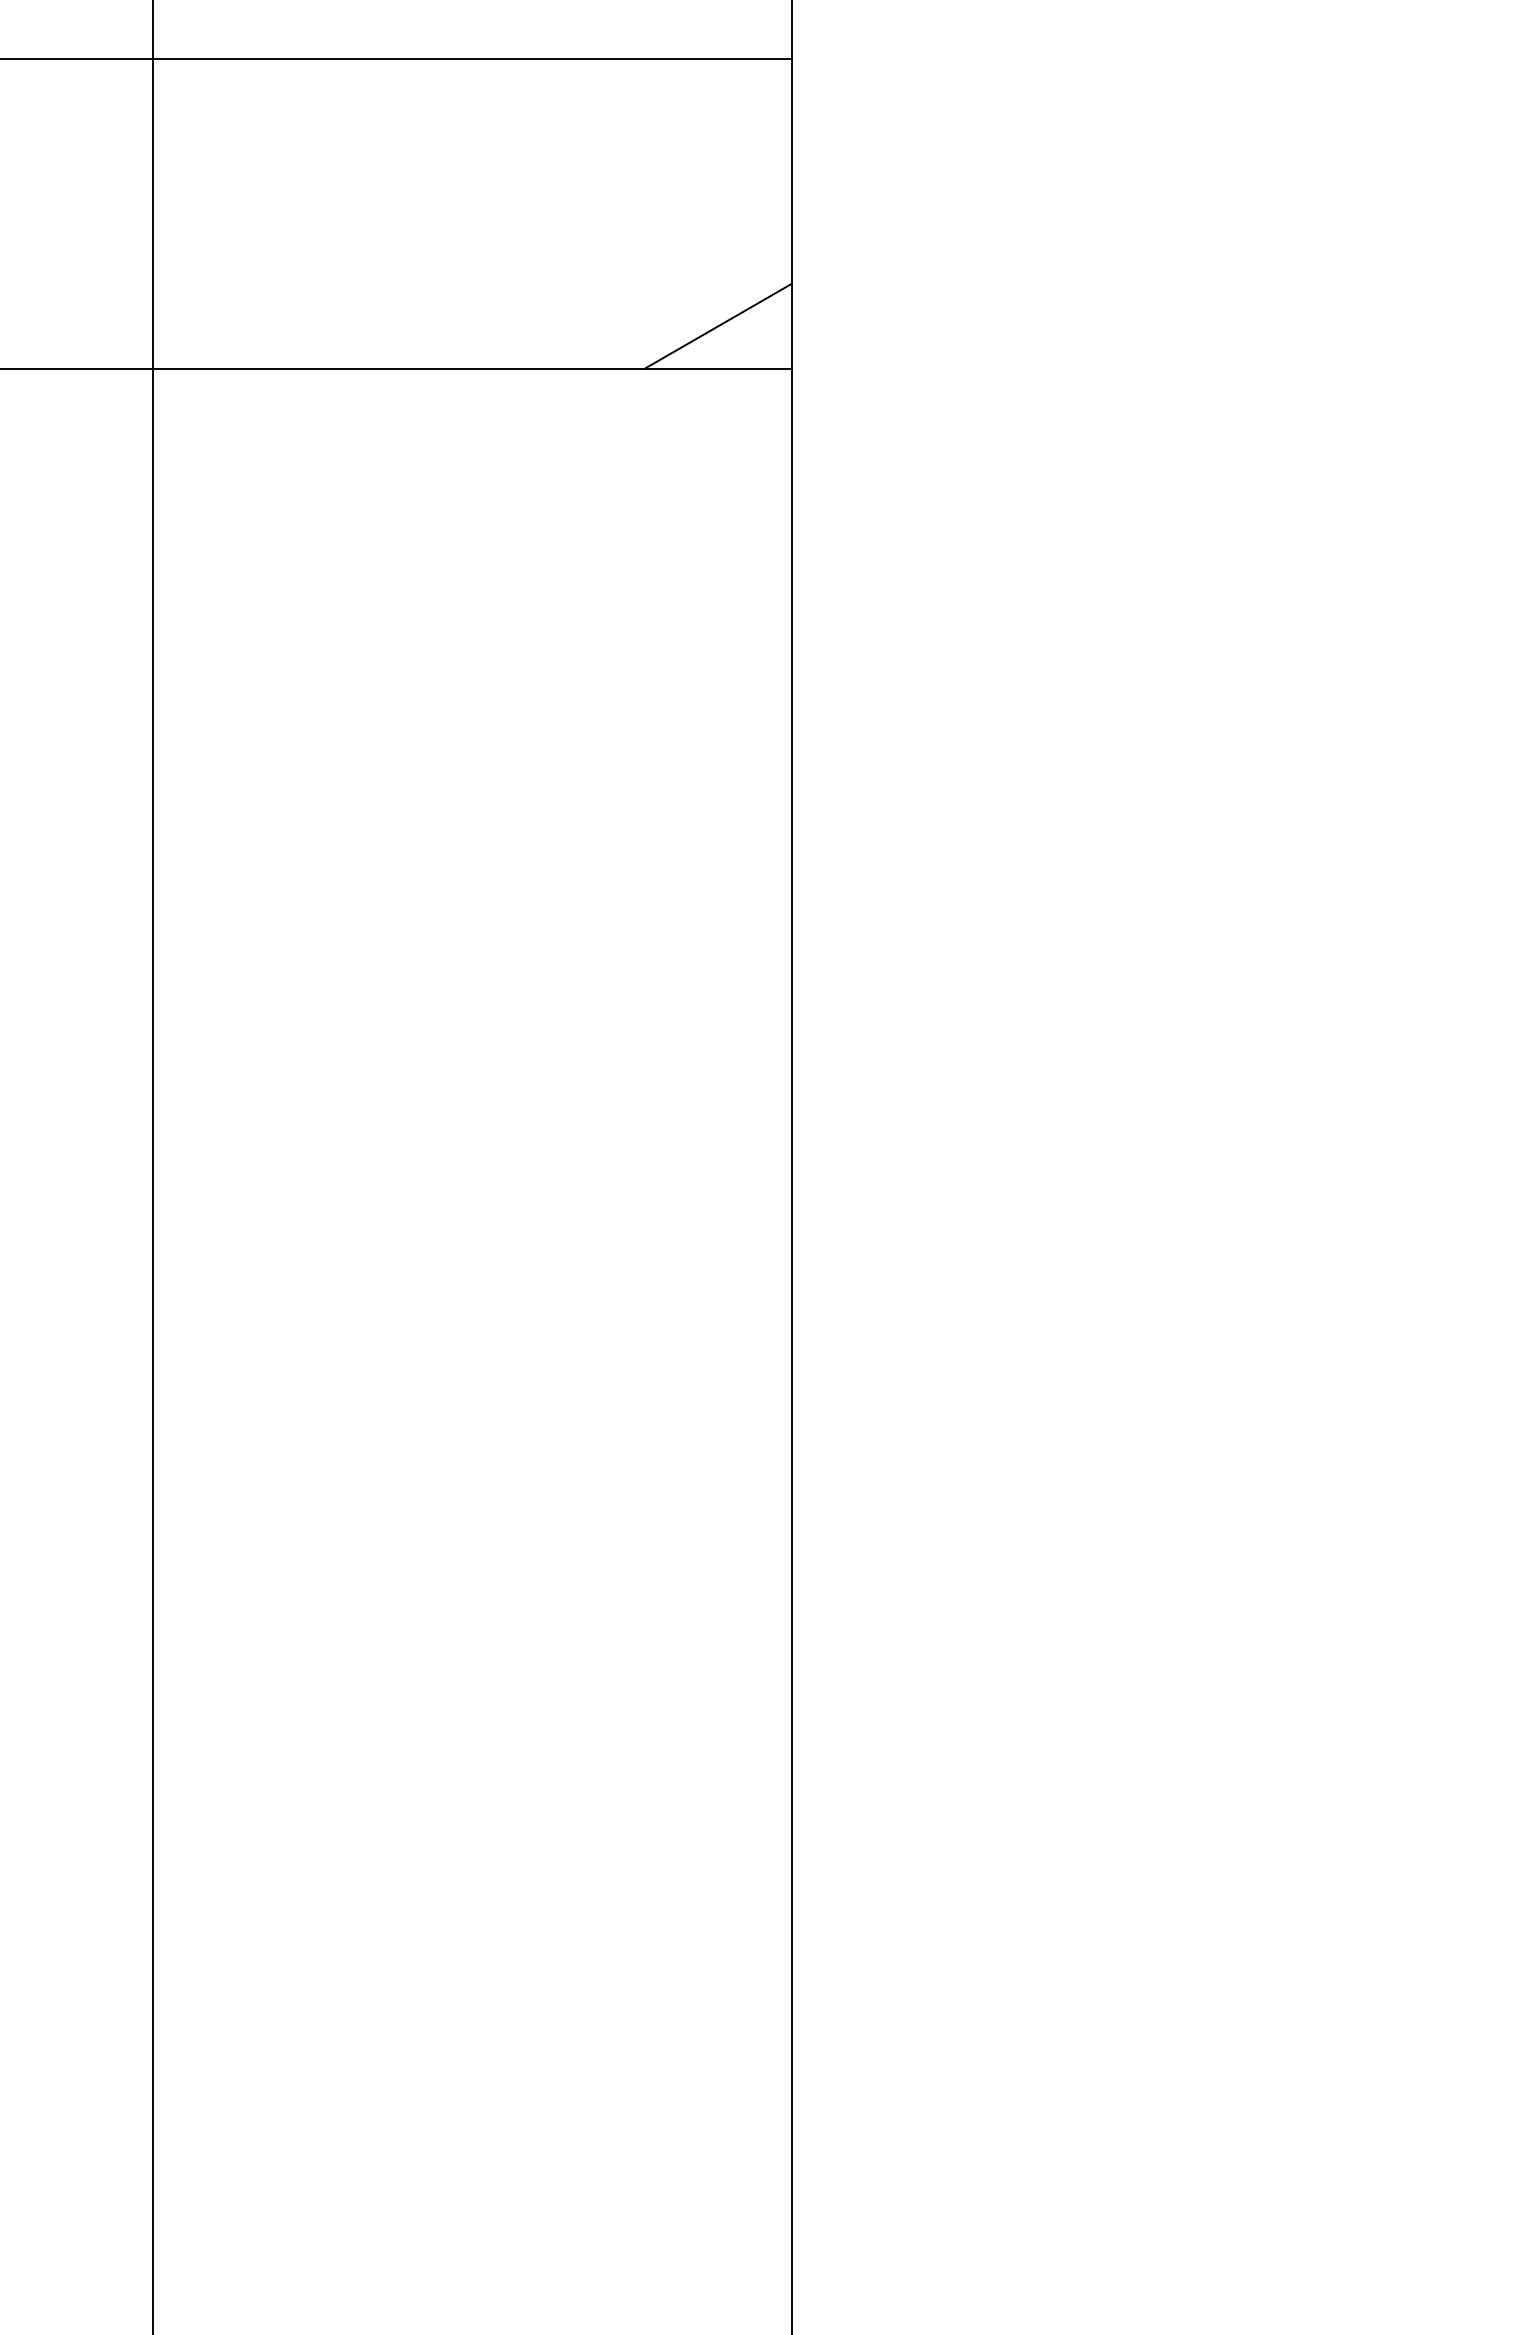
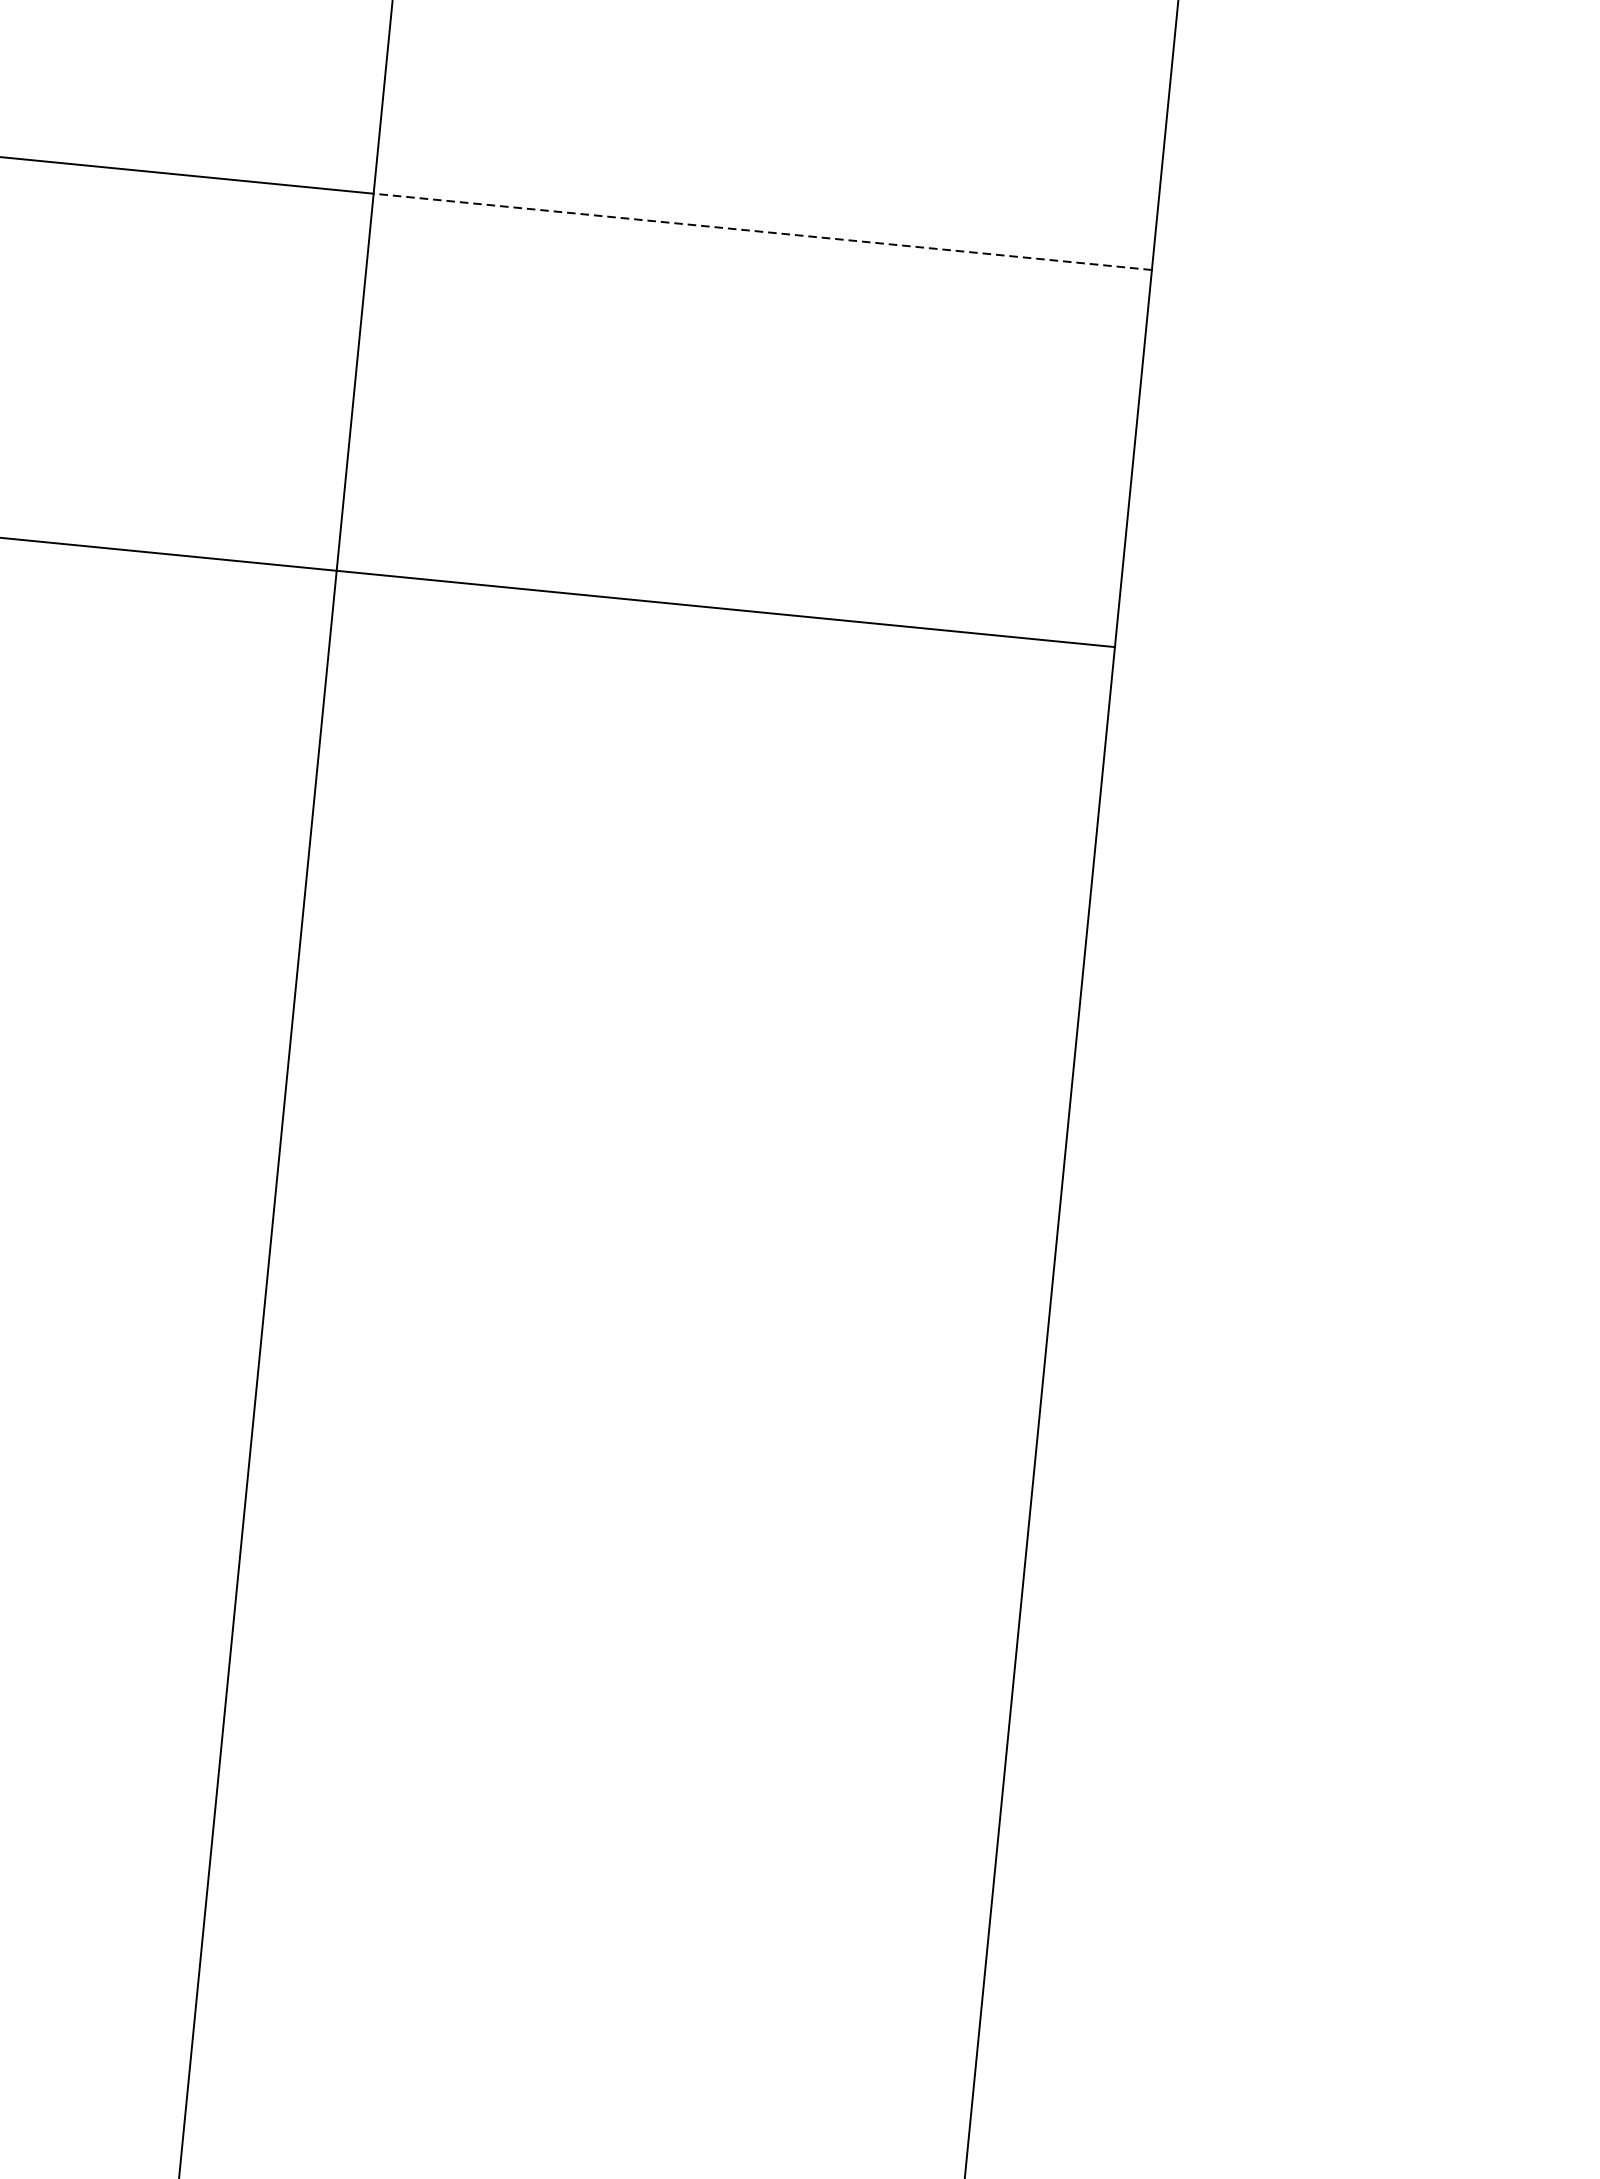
line: (471, 59) -> (761, 232), solid -> dashed
hatch: (718, 325) -> (1031, 585), removed

